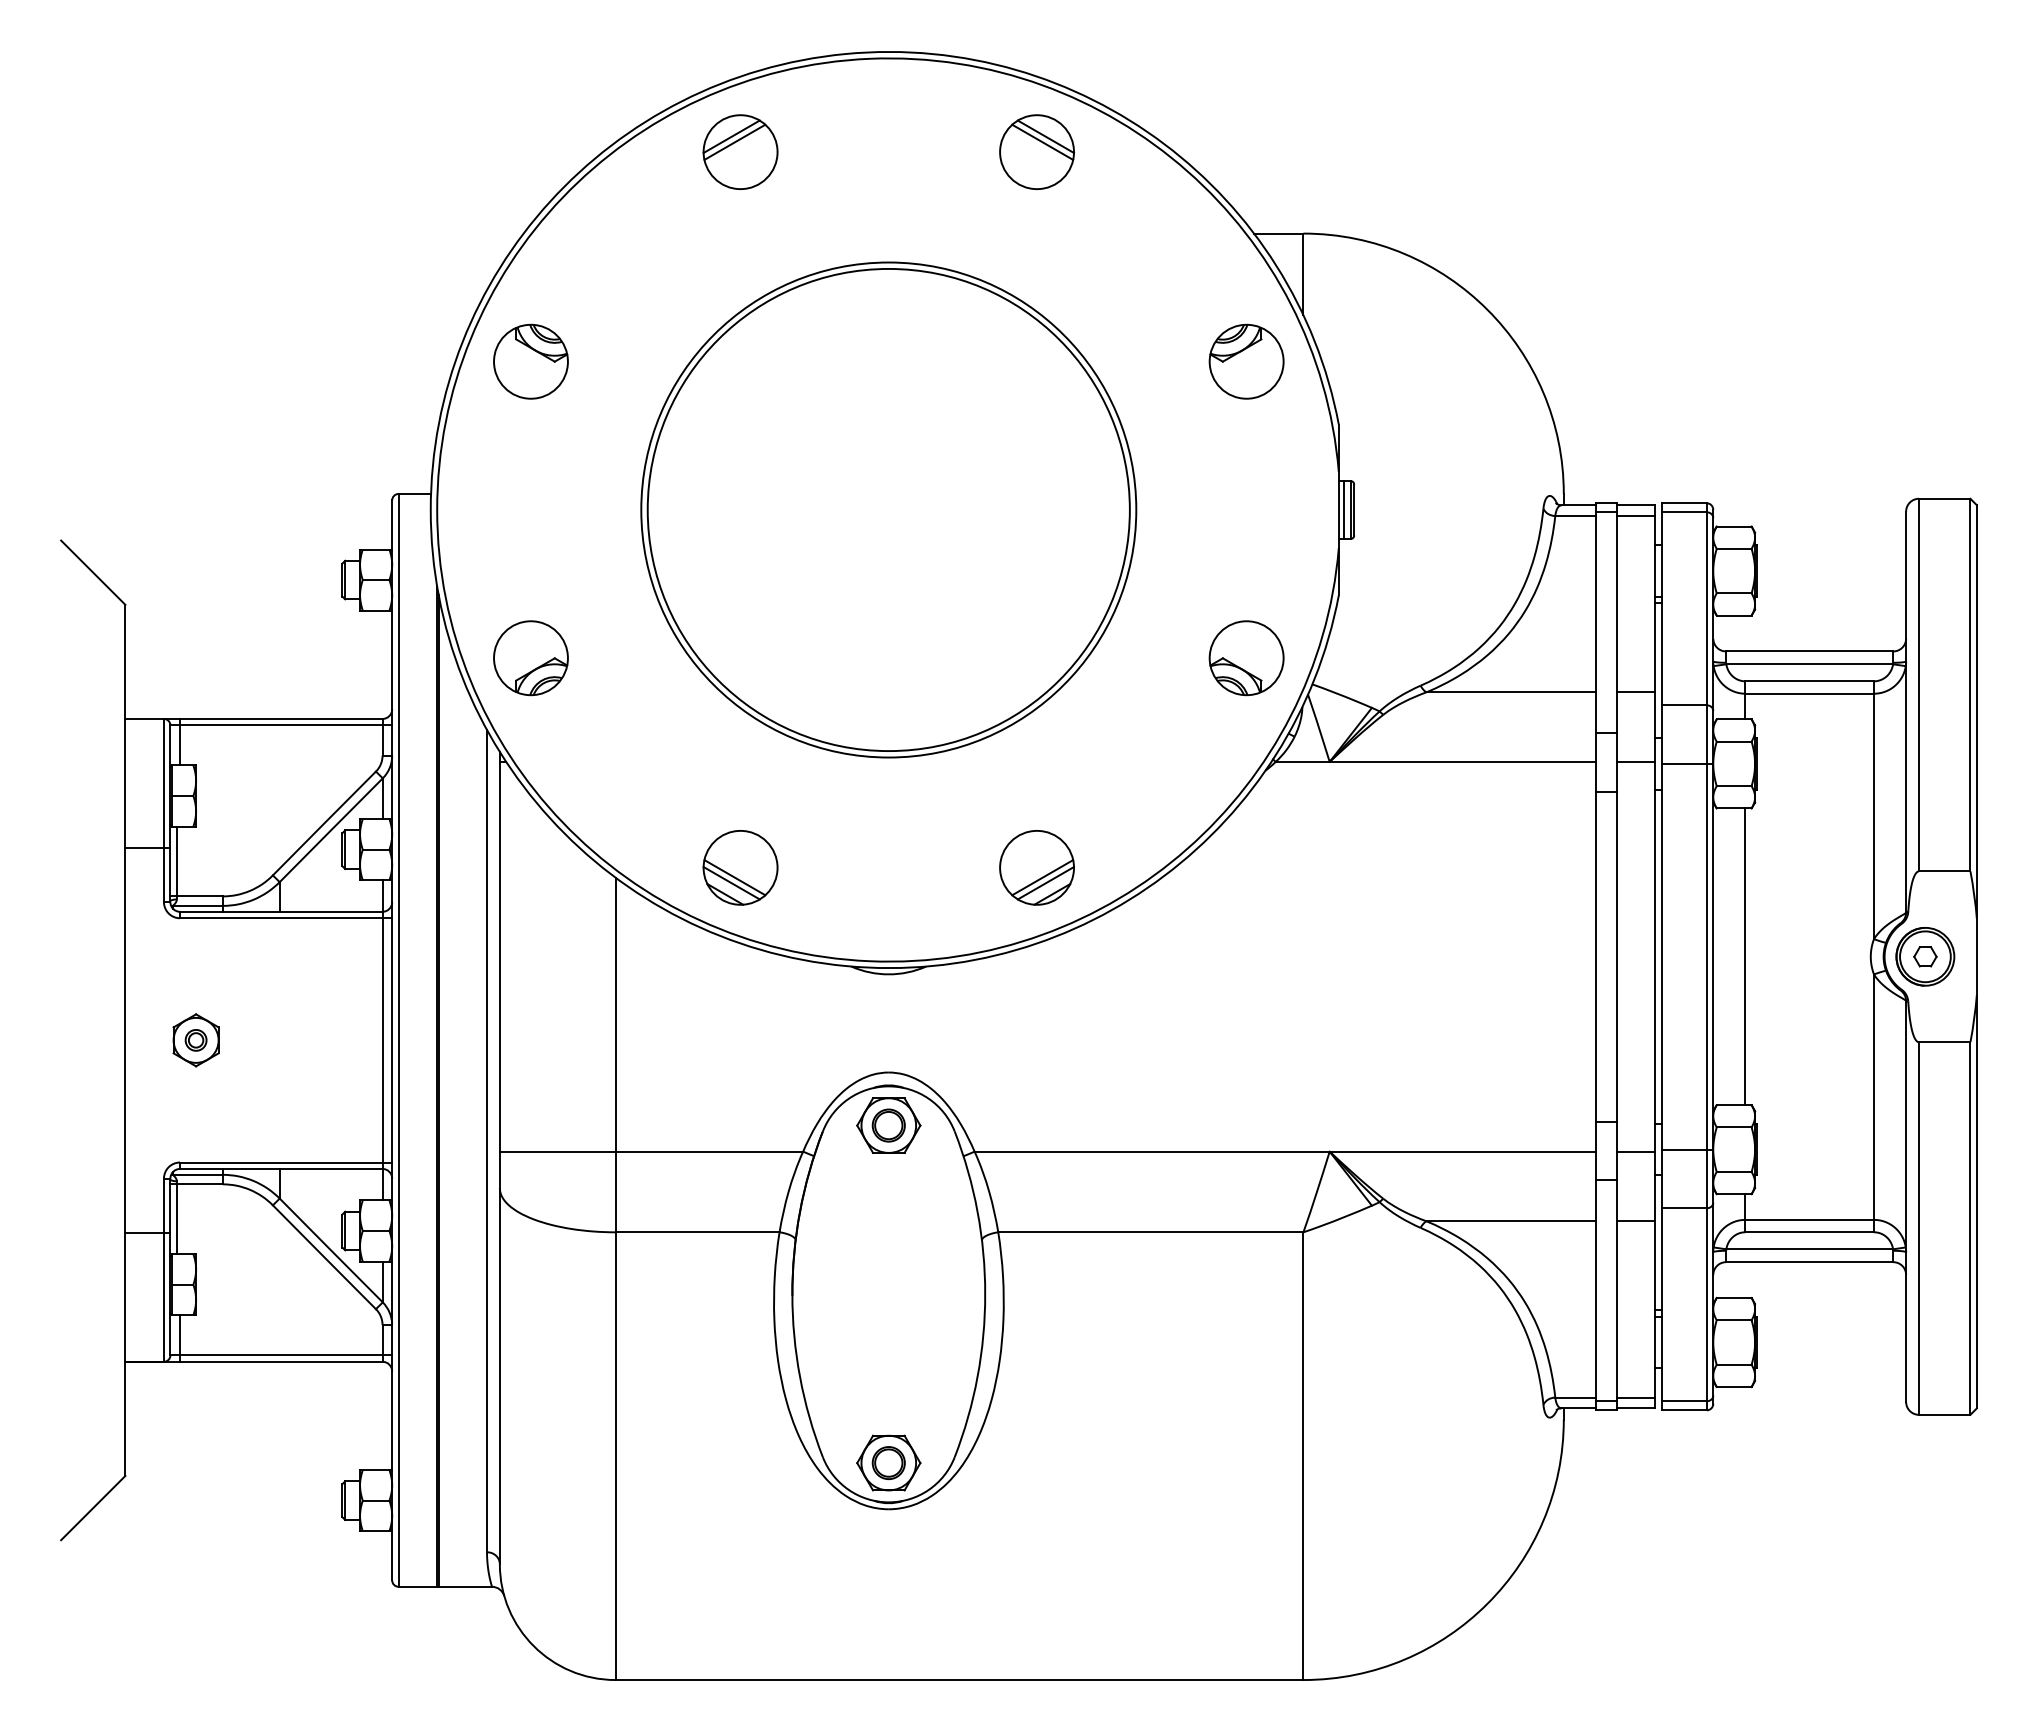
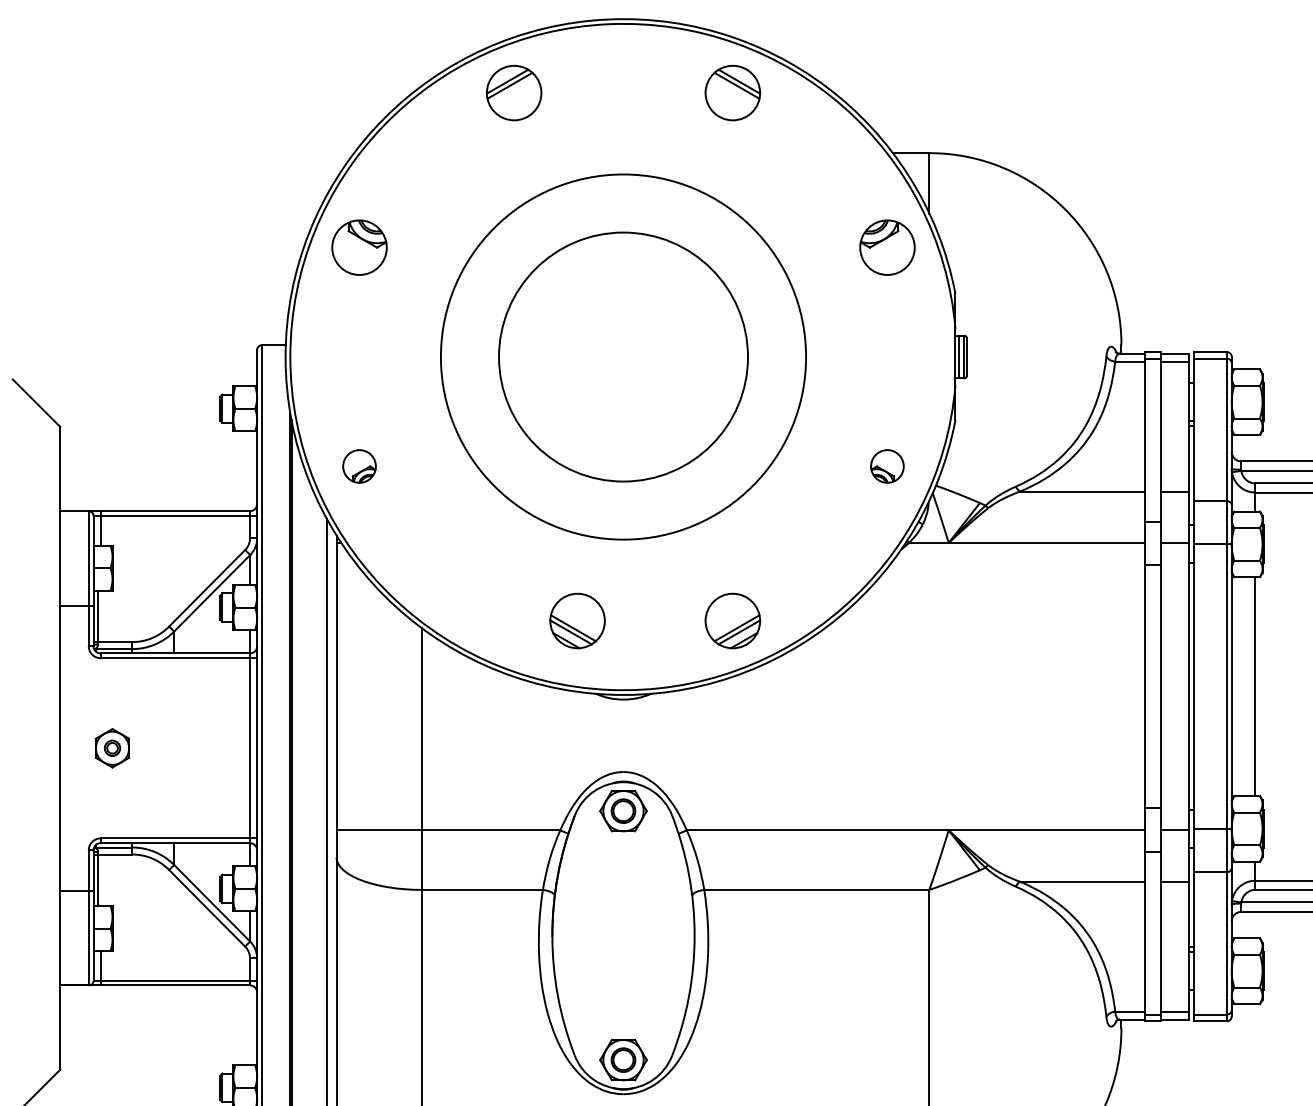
circle: (888, 509) -> (623, 356), size x0.7
part: (530, 658) -> (359, 466), size x0.6
part: (1246, 658) -> (887, 466), size x0.6
part: (740, 867) -> (577, 620), moved

